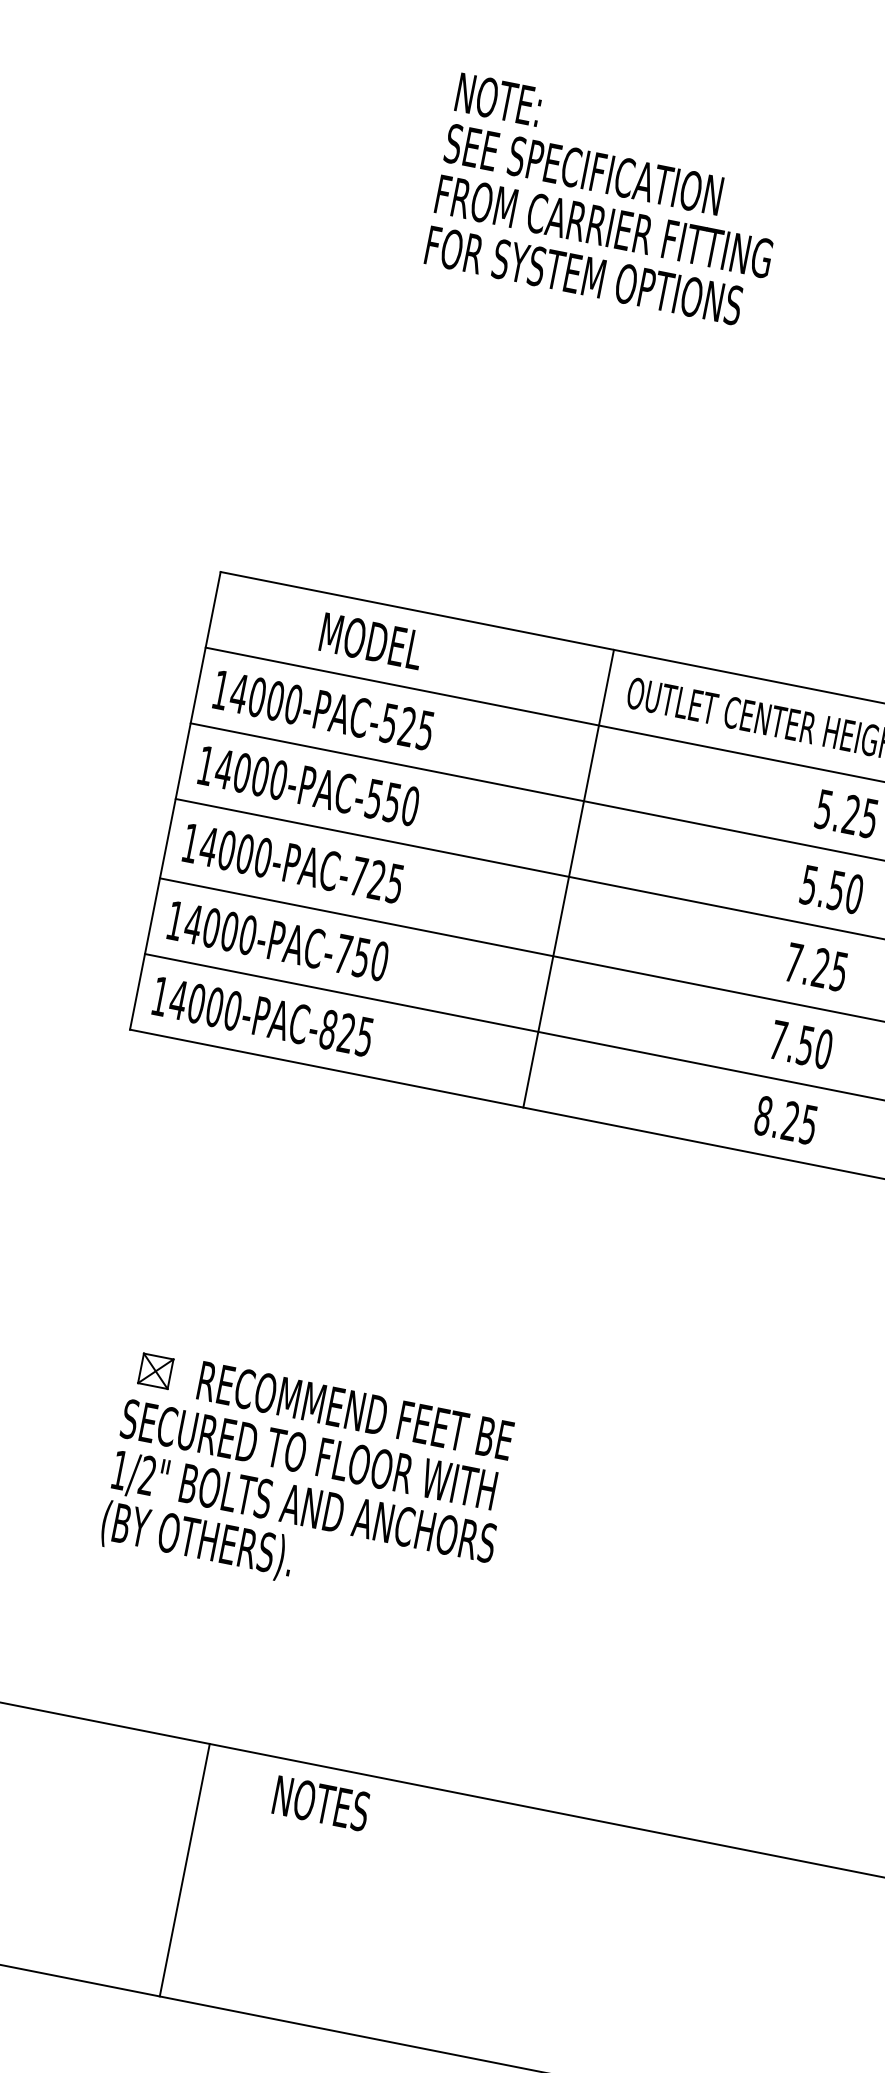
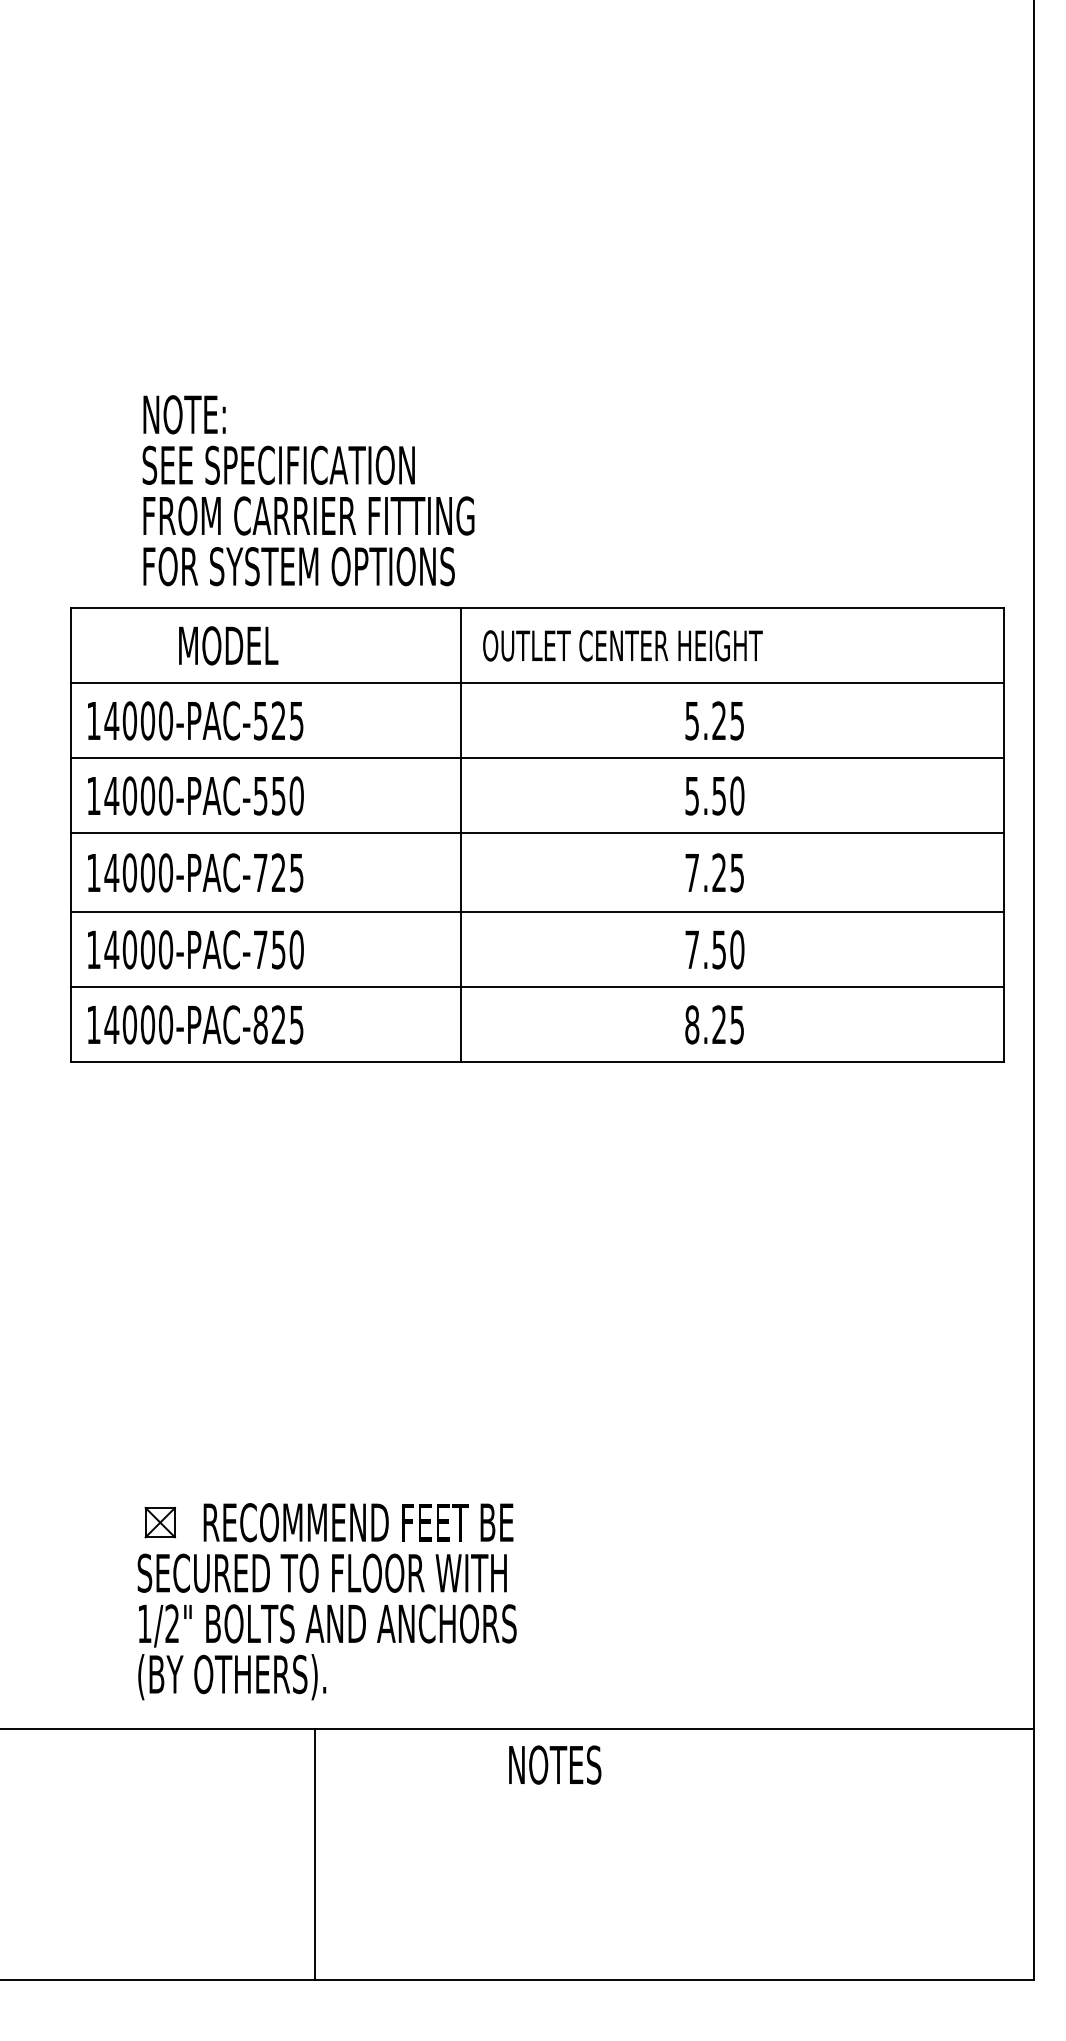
text: (608, 200) -> (308, 490), moved
part: (307, 1483) -> (326, 1601), moved
text: (321, 1803) -> (555, 1764), moved
line: (184, 1870) -> (315, 1854), moved

